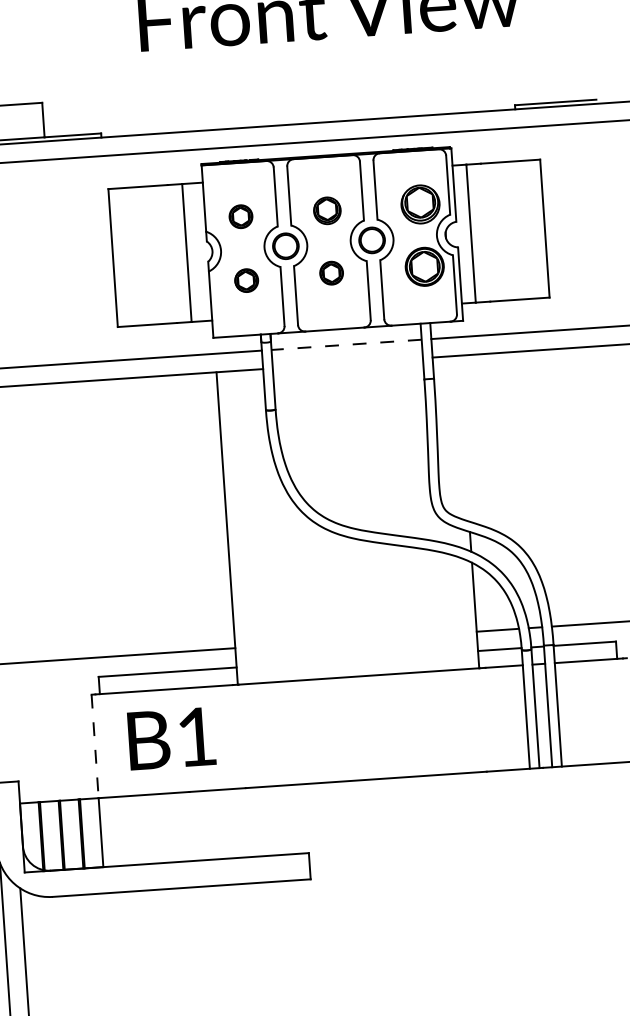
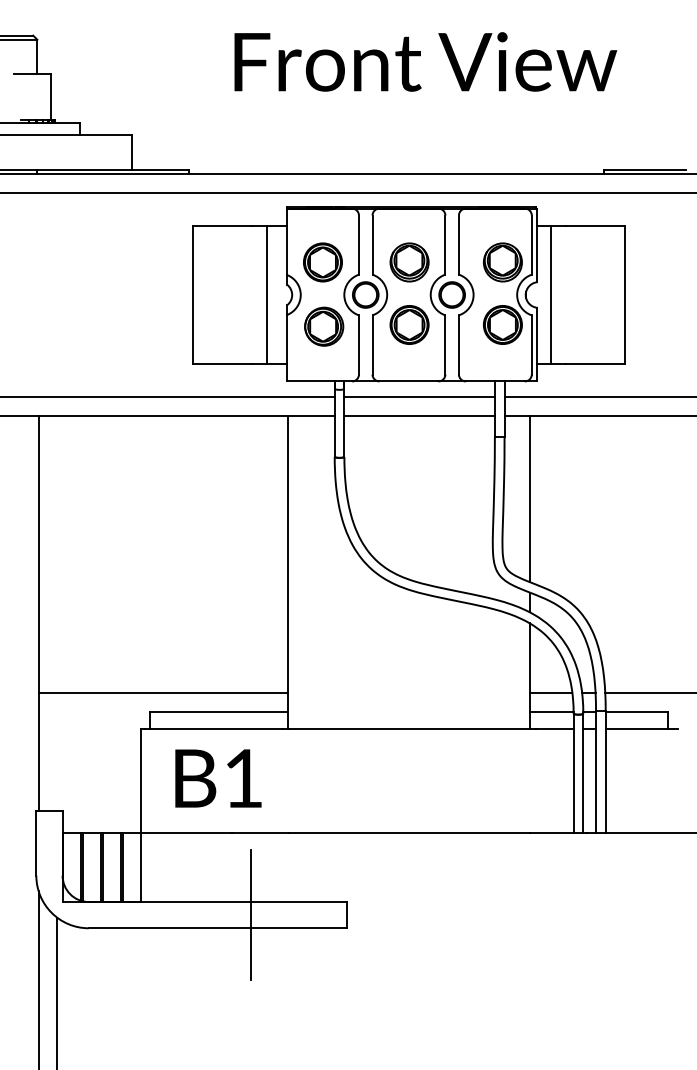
part: (327, 210) -> (409, 262), size x1.43
part: (240, 216) -> (322, 262), size x1.67
part: (331, 272) -> (409, 324), size x1.67
part: (246, 280) -> (324, 326), size x1.67
line: (346, 344) -> (419, 397), dashed -> solid
line: (347, 363) -> (419, 416), added
line: (463, 439) -> (529, 499), added
line: (95, 746) -> (141, 781), dashed -> solid
line: (213, 873) -> (250, 915), added

